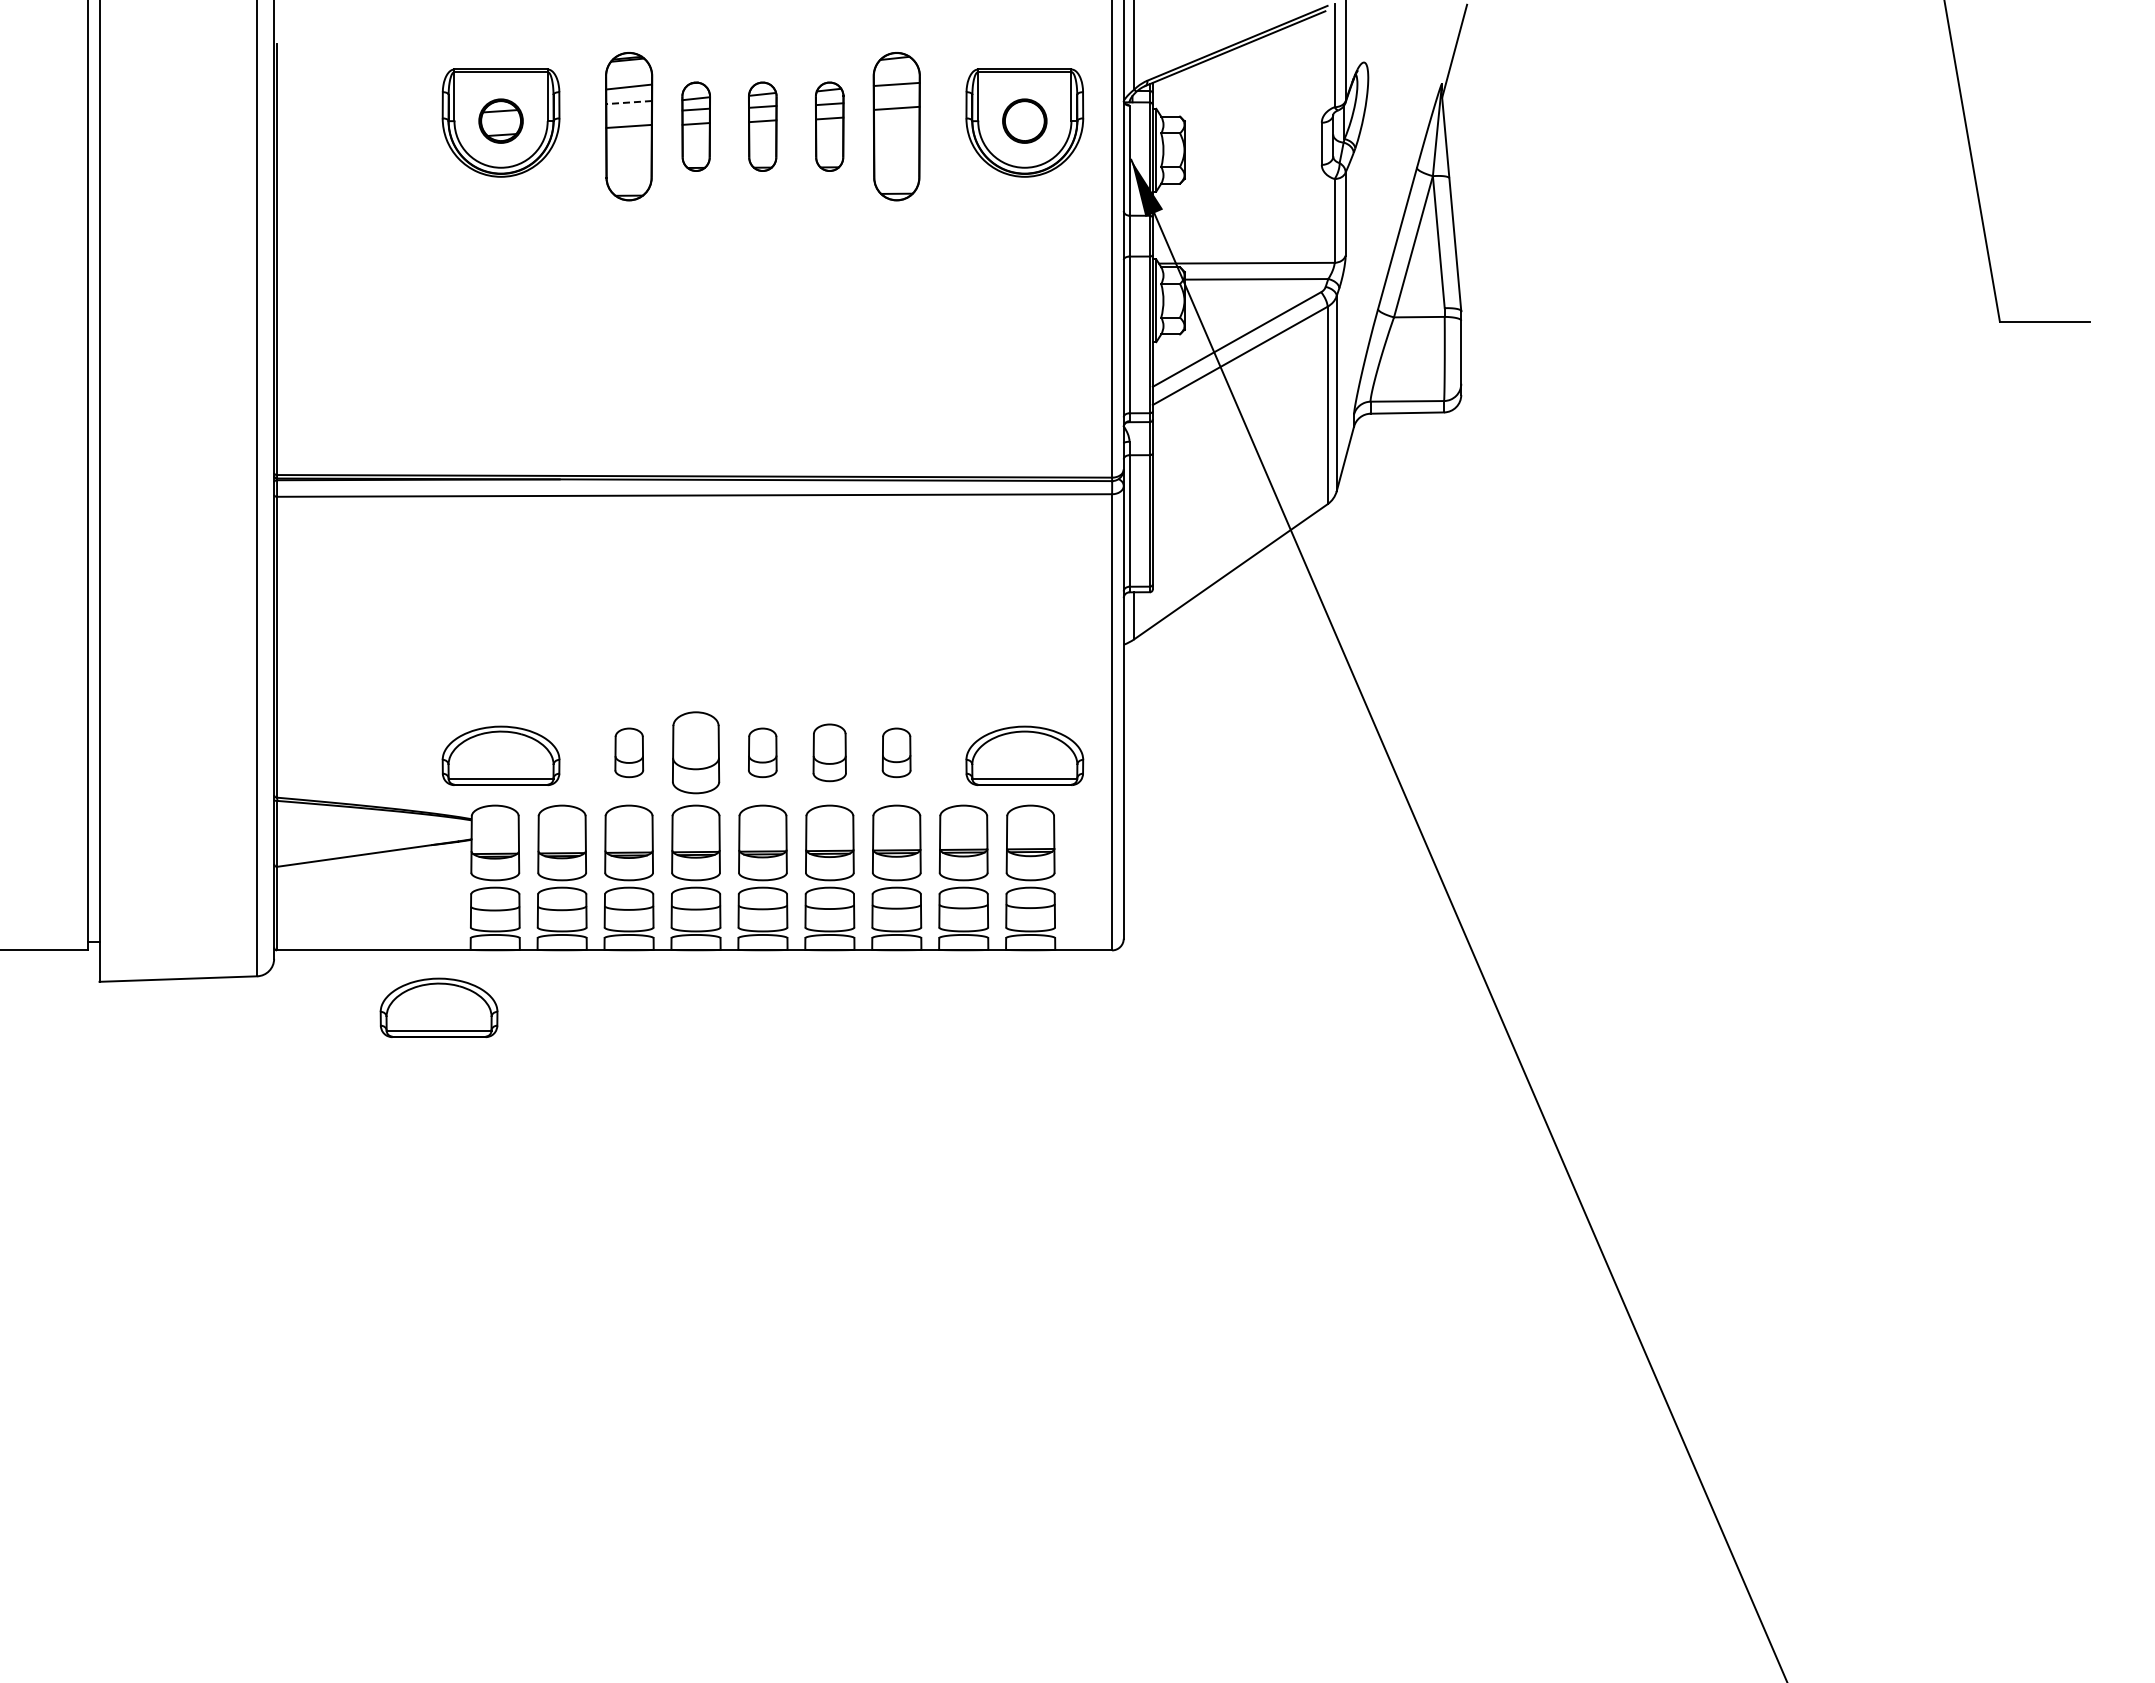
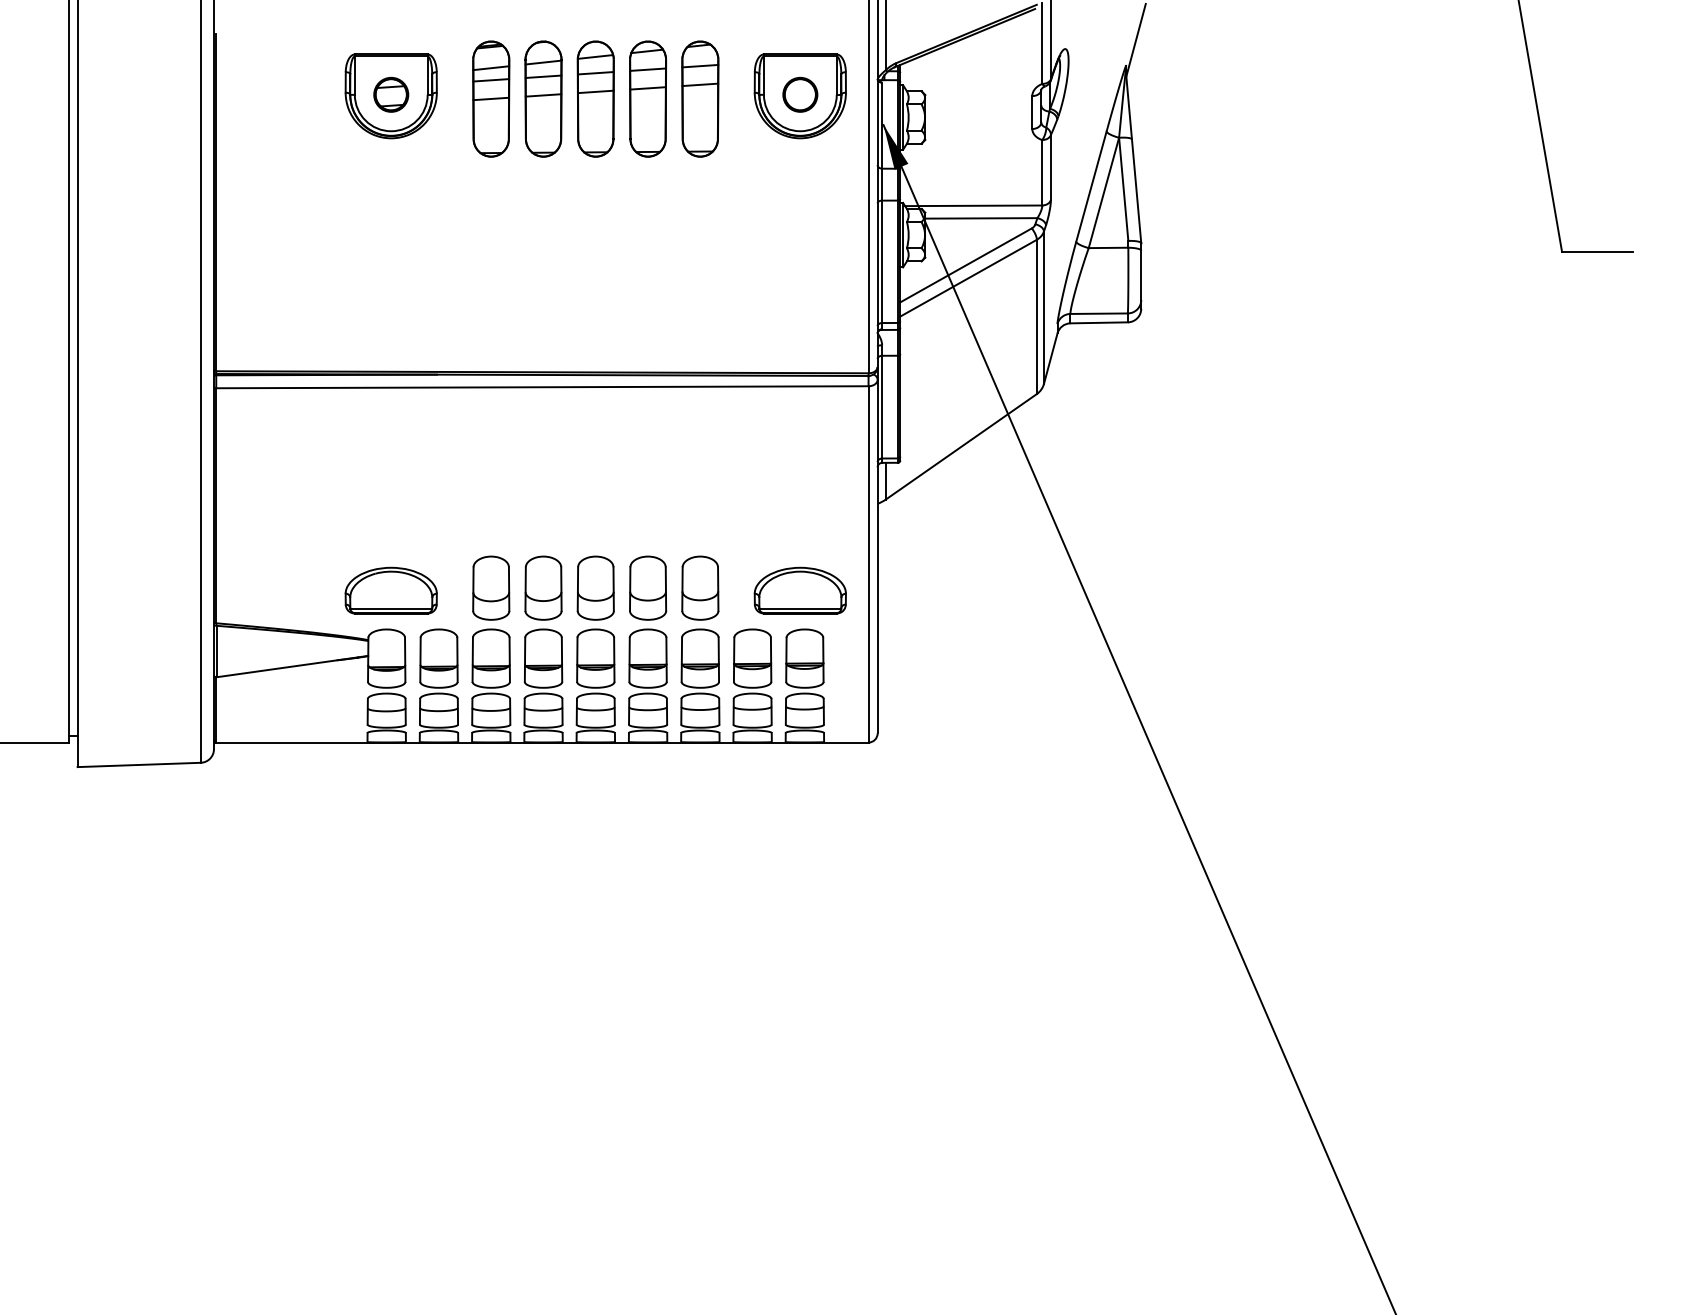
line: (629, 102) -> (491, 80), dashed -> solid
part: (696, 126) -> (543, 99), size x1.67
part: (762, 126) -> (595, 99), size x1.67
part: (829, 126) -> (647, 99), size x1.67
part: (629, 752) -> (491, 587), size x1.67
part: (762, 752) -> (595, 587), size x1.67
part: (829, 752) -> (647, 587), size x1.43
part: (896, 752) -> (700, 587), size x1.67
part: (438, 1007) -> (342, 787), removed

